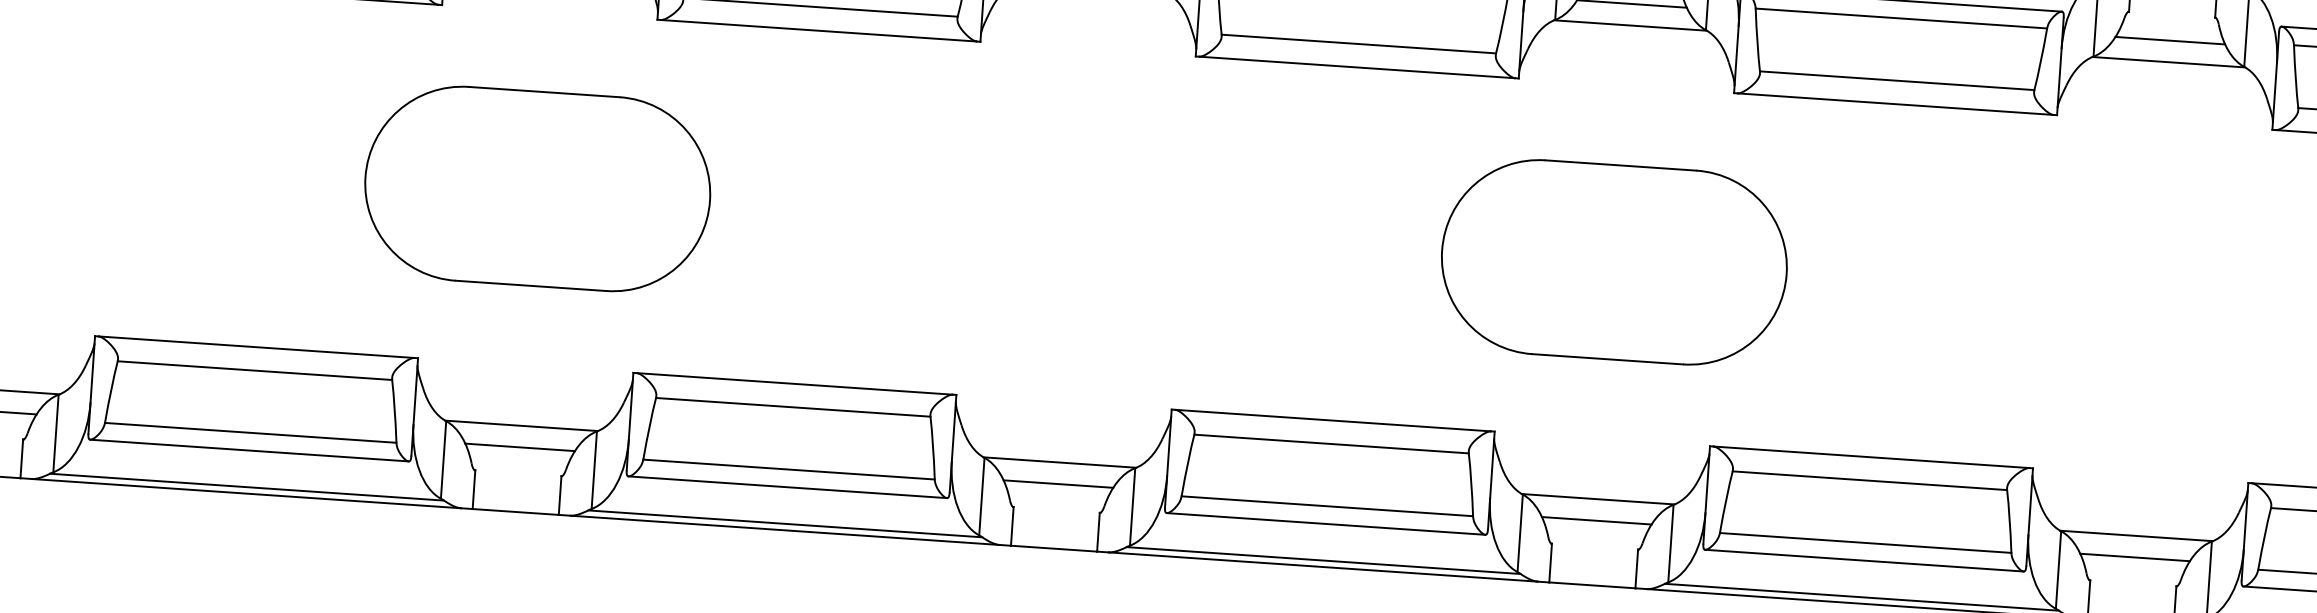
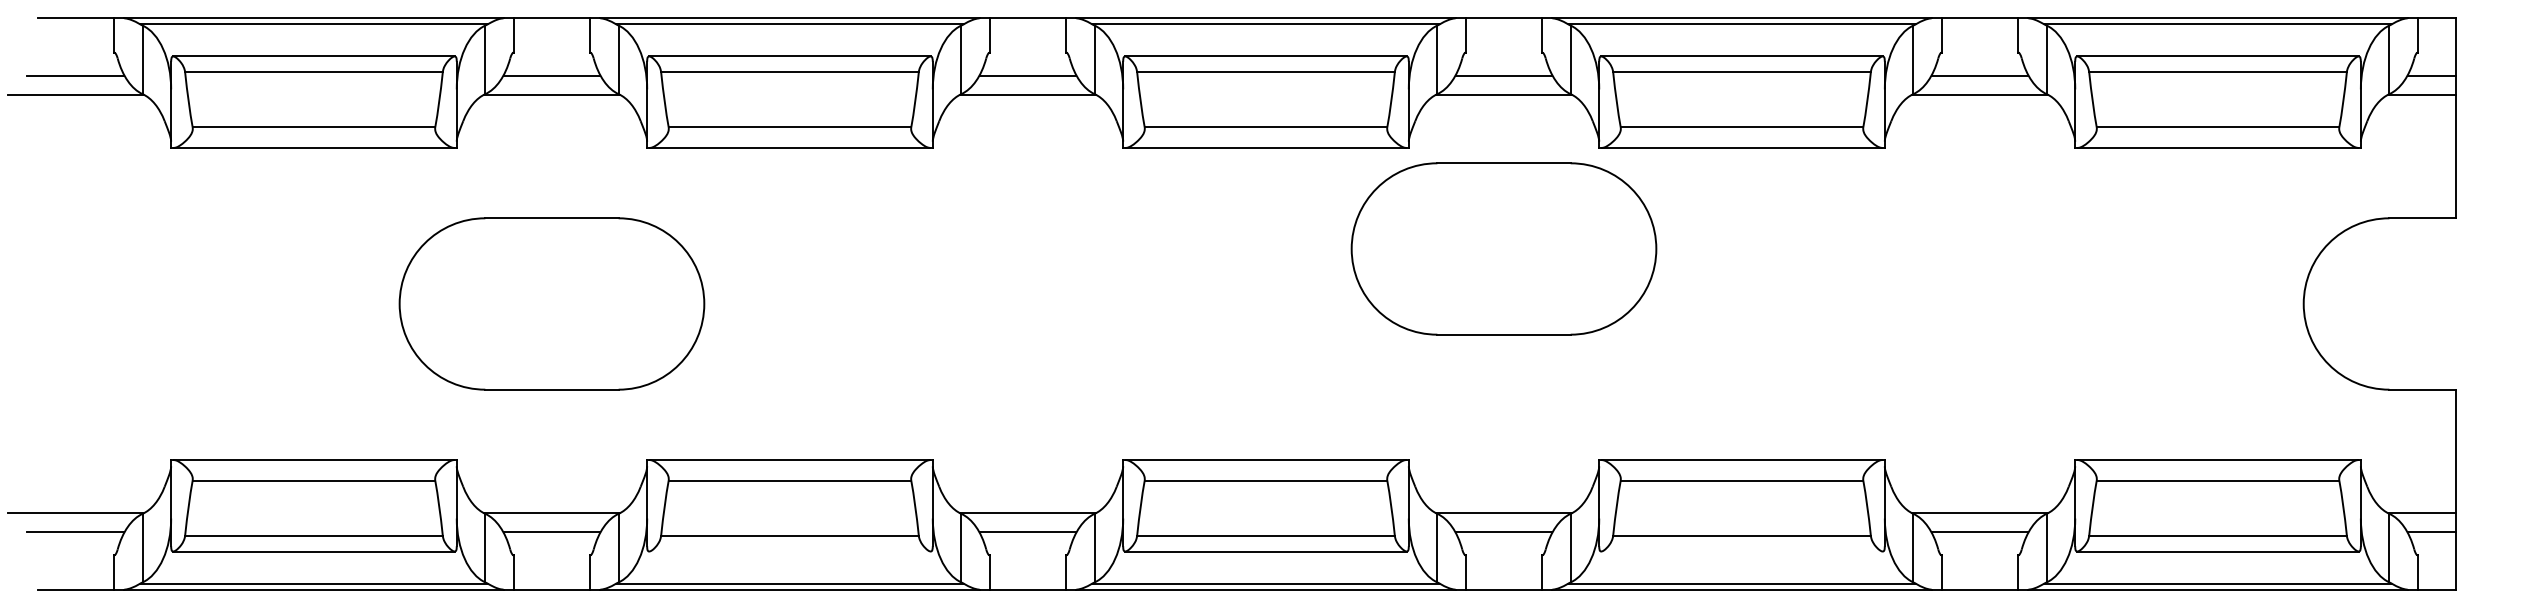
part: (1613, 261) -> (1503, 248), moved
line: (787, 487) -> (789, 551), removed
line: (1863, 560) -> (1741, 551), removed

